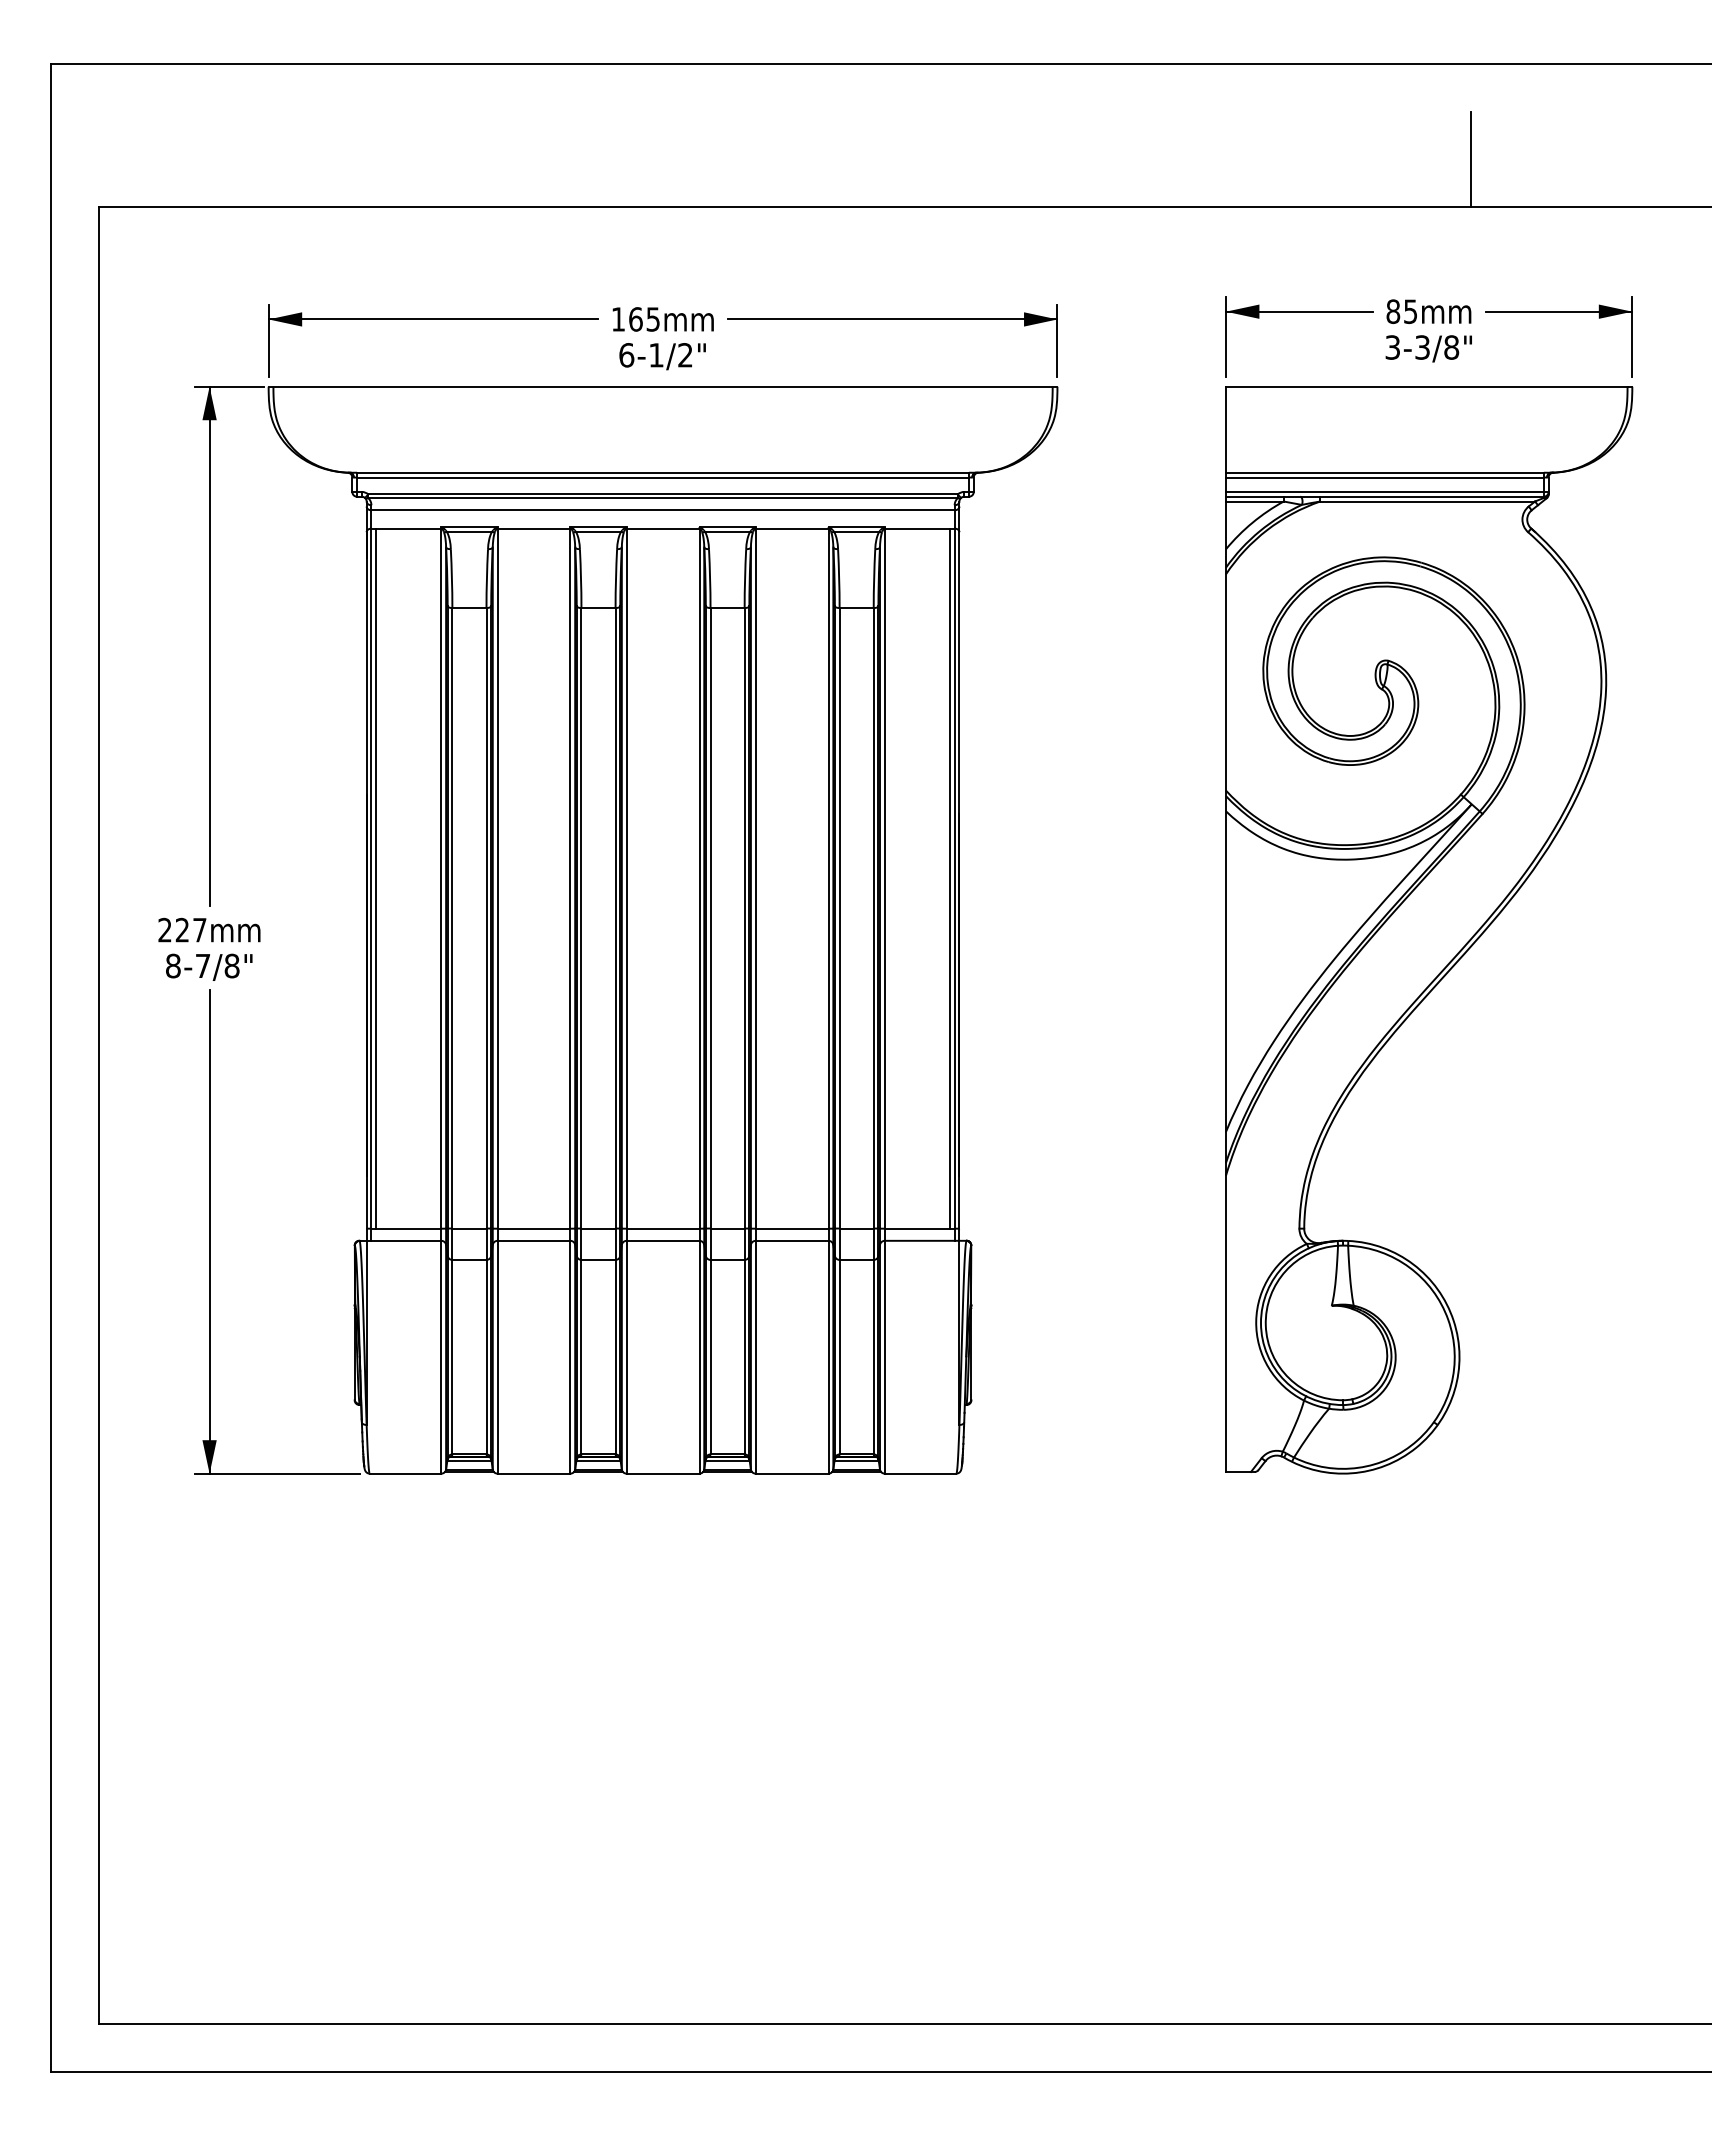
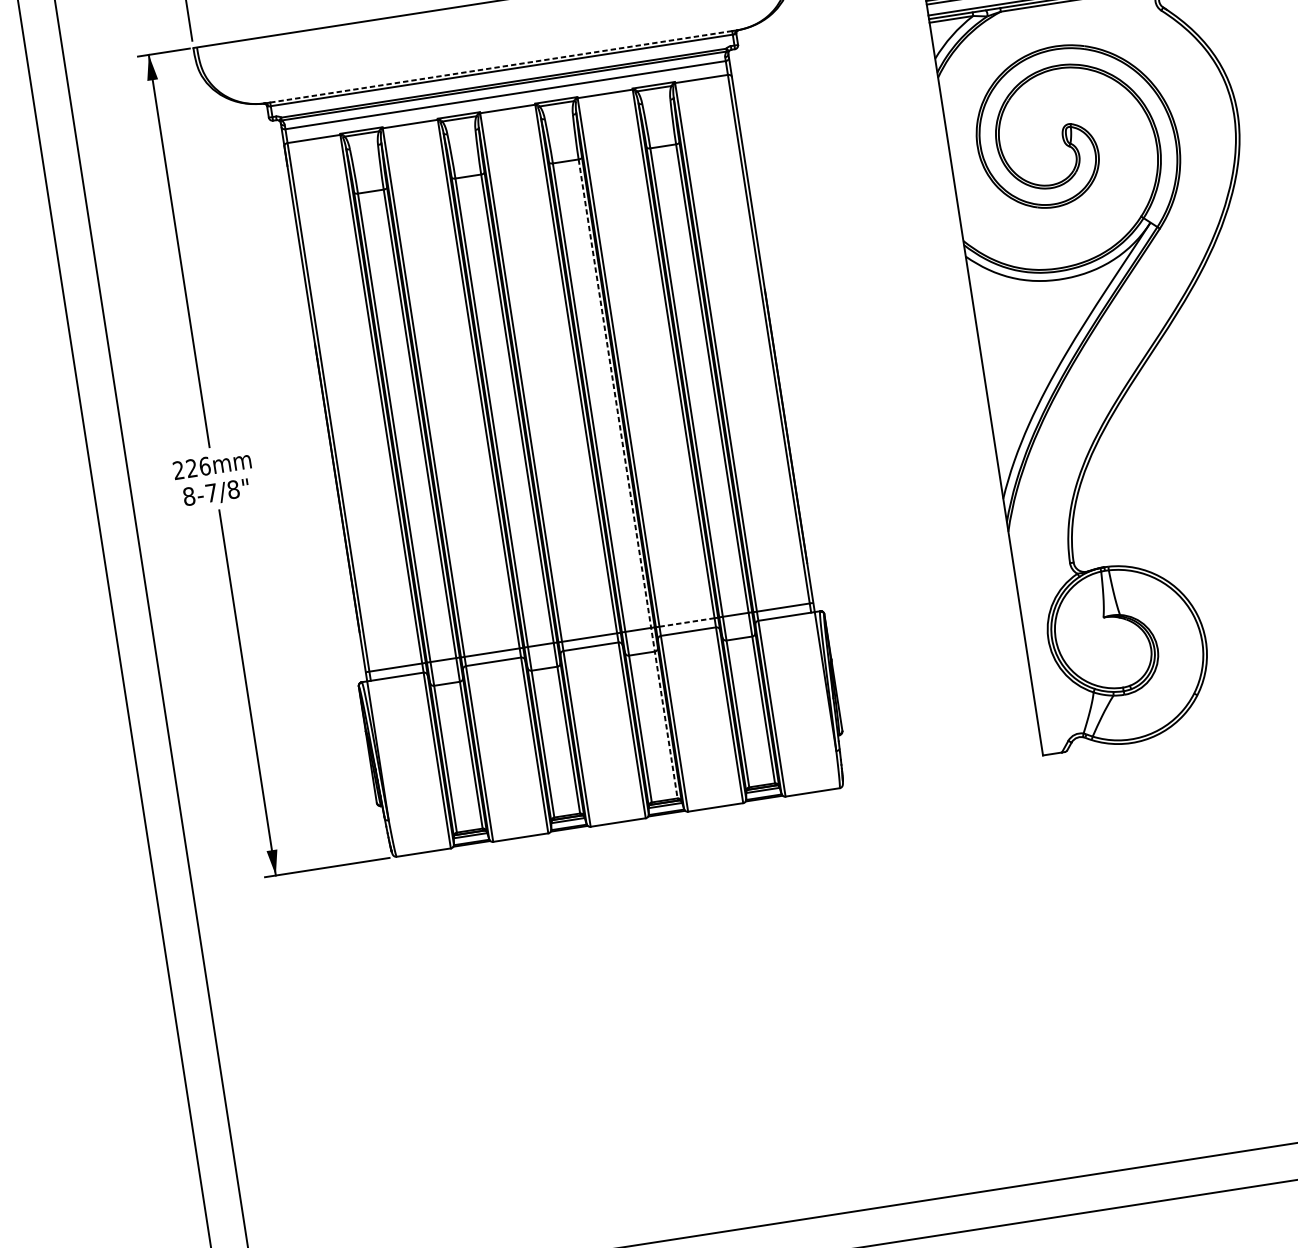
line: (663, 472) -> (501, 66), solid -> dashed
line: (376, 878) -> (332, 406), removed
line: (949, 878) -> (764, 339), removed
text: (199, 929) -> (204, 465), 227 -> 226
line: (744, 1031) -> (628, 479), solid -> dashed
line: (792, 1228) -> (687, 622), solid -> dashed

